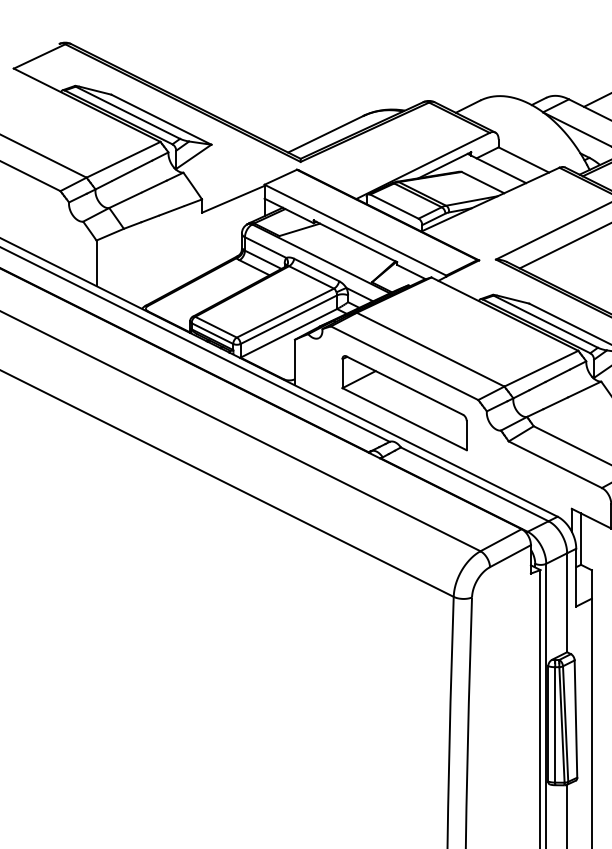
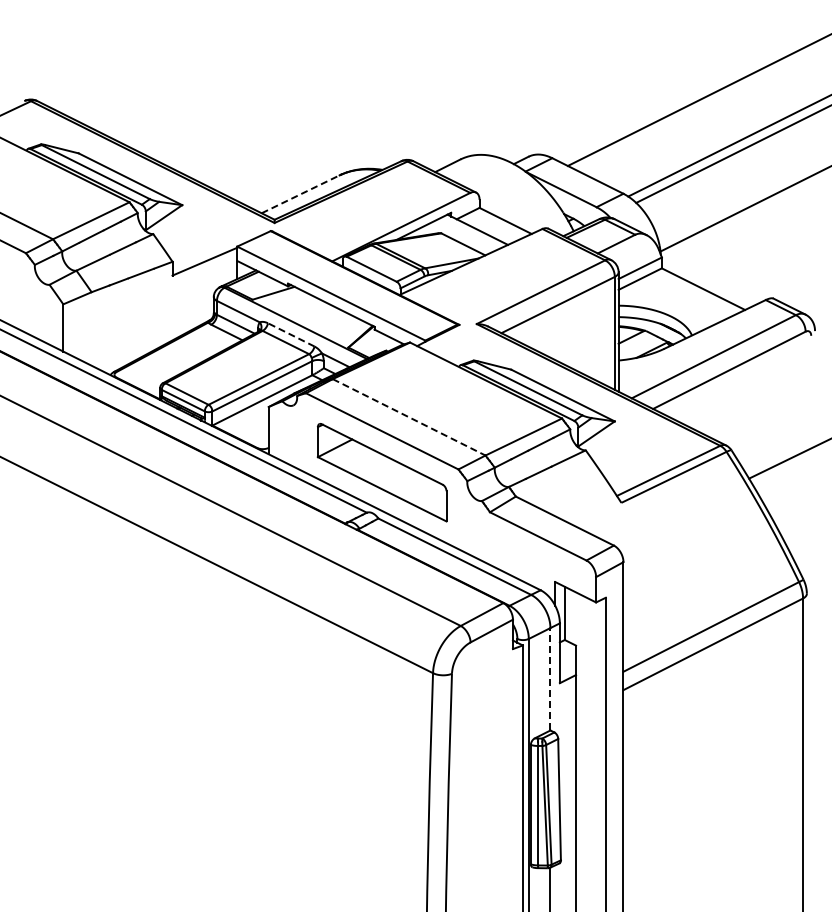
line: (326, 134) -> (301, 194), solid -> dashed
line: (316, 269) -> (291, 334), solid -> dashed
line: (430, 349) -> (409, 417), solid -> dashed
line: (567, 602) -> (550, 678), solid -> dashed

